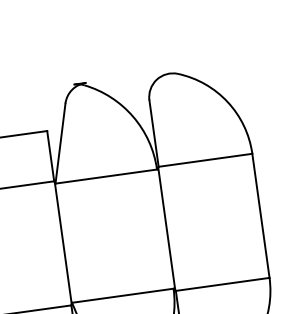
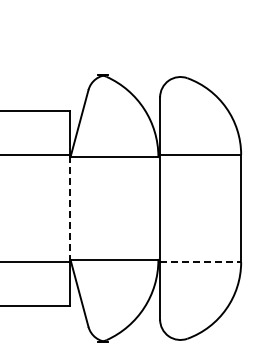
line: (63, 243) -> (70, 208), solid -> dashed
line: (222, 284) -> (200, 262), solid -> dashed

